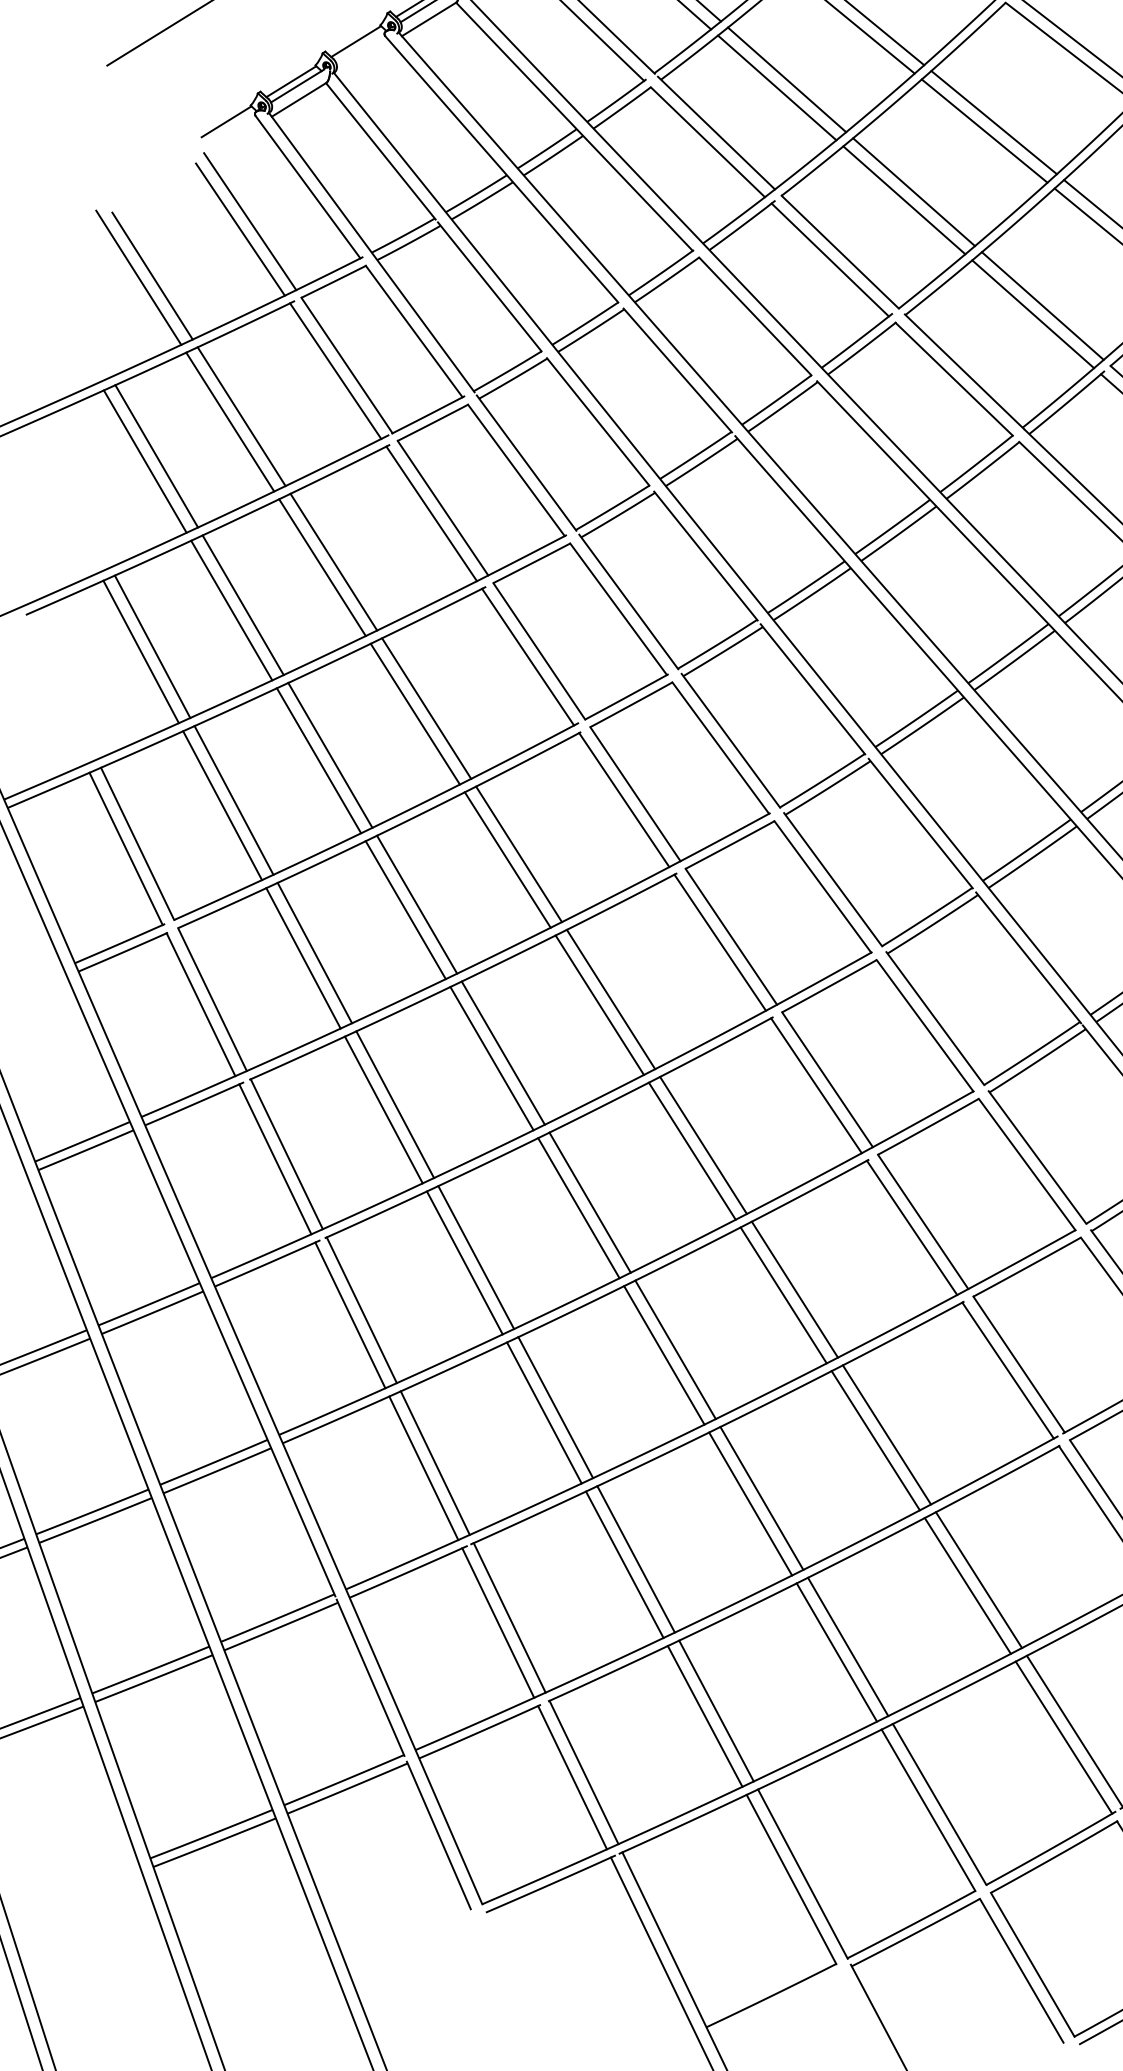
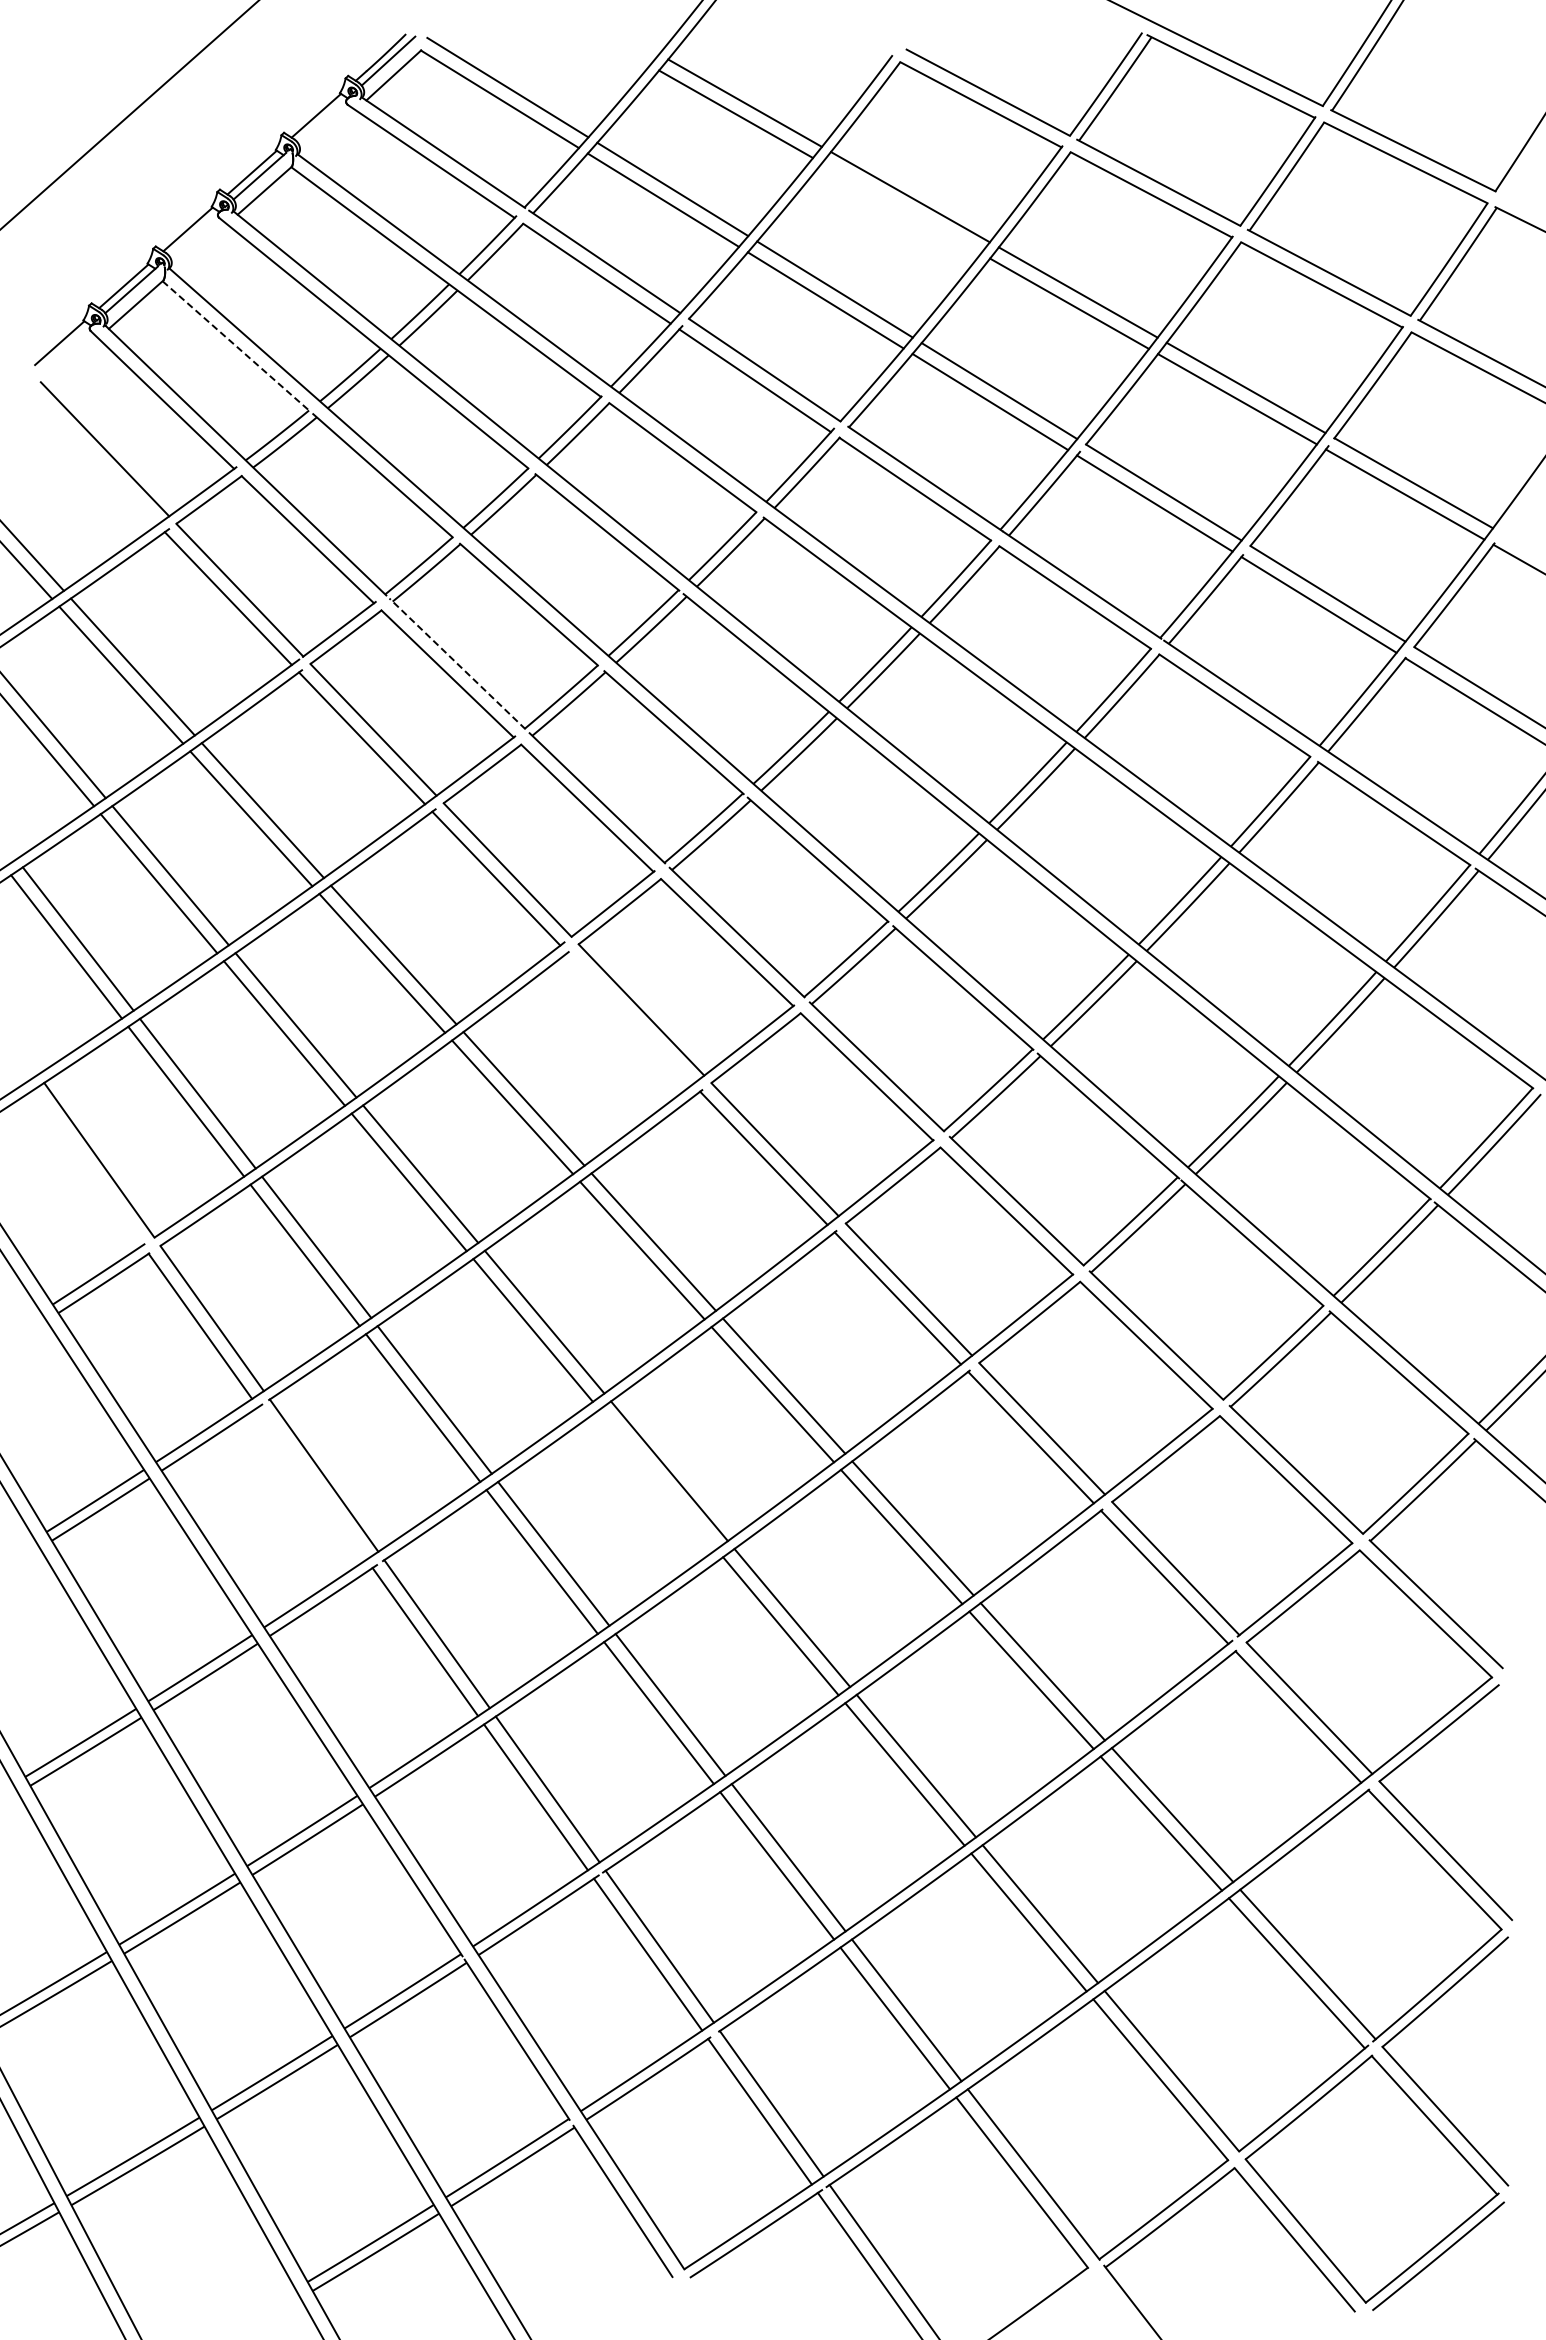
line: (984, 131) -> (901, 208), removed
line: (380, 151) -> (236, 346), solid -> dashed
line: (240, 229) -> (95, 459), removed
line: (526, 462) -> (457, 663), solid -> dashed
line: (624, 800) -> (630, 1018), removed
line: (126, 848) -> (87, 1167), removed
line: (275, 1159) -> (312, 1483), removed
line: (578, 1208) -> (657, 1479), removed

